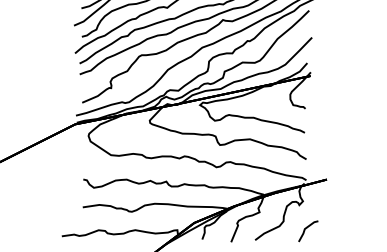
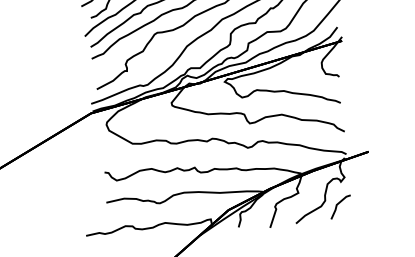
line: (306, 229) -> (338, 205), moved

